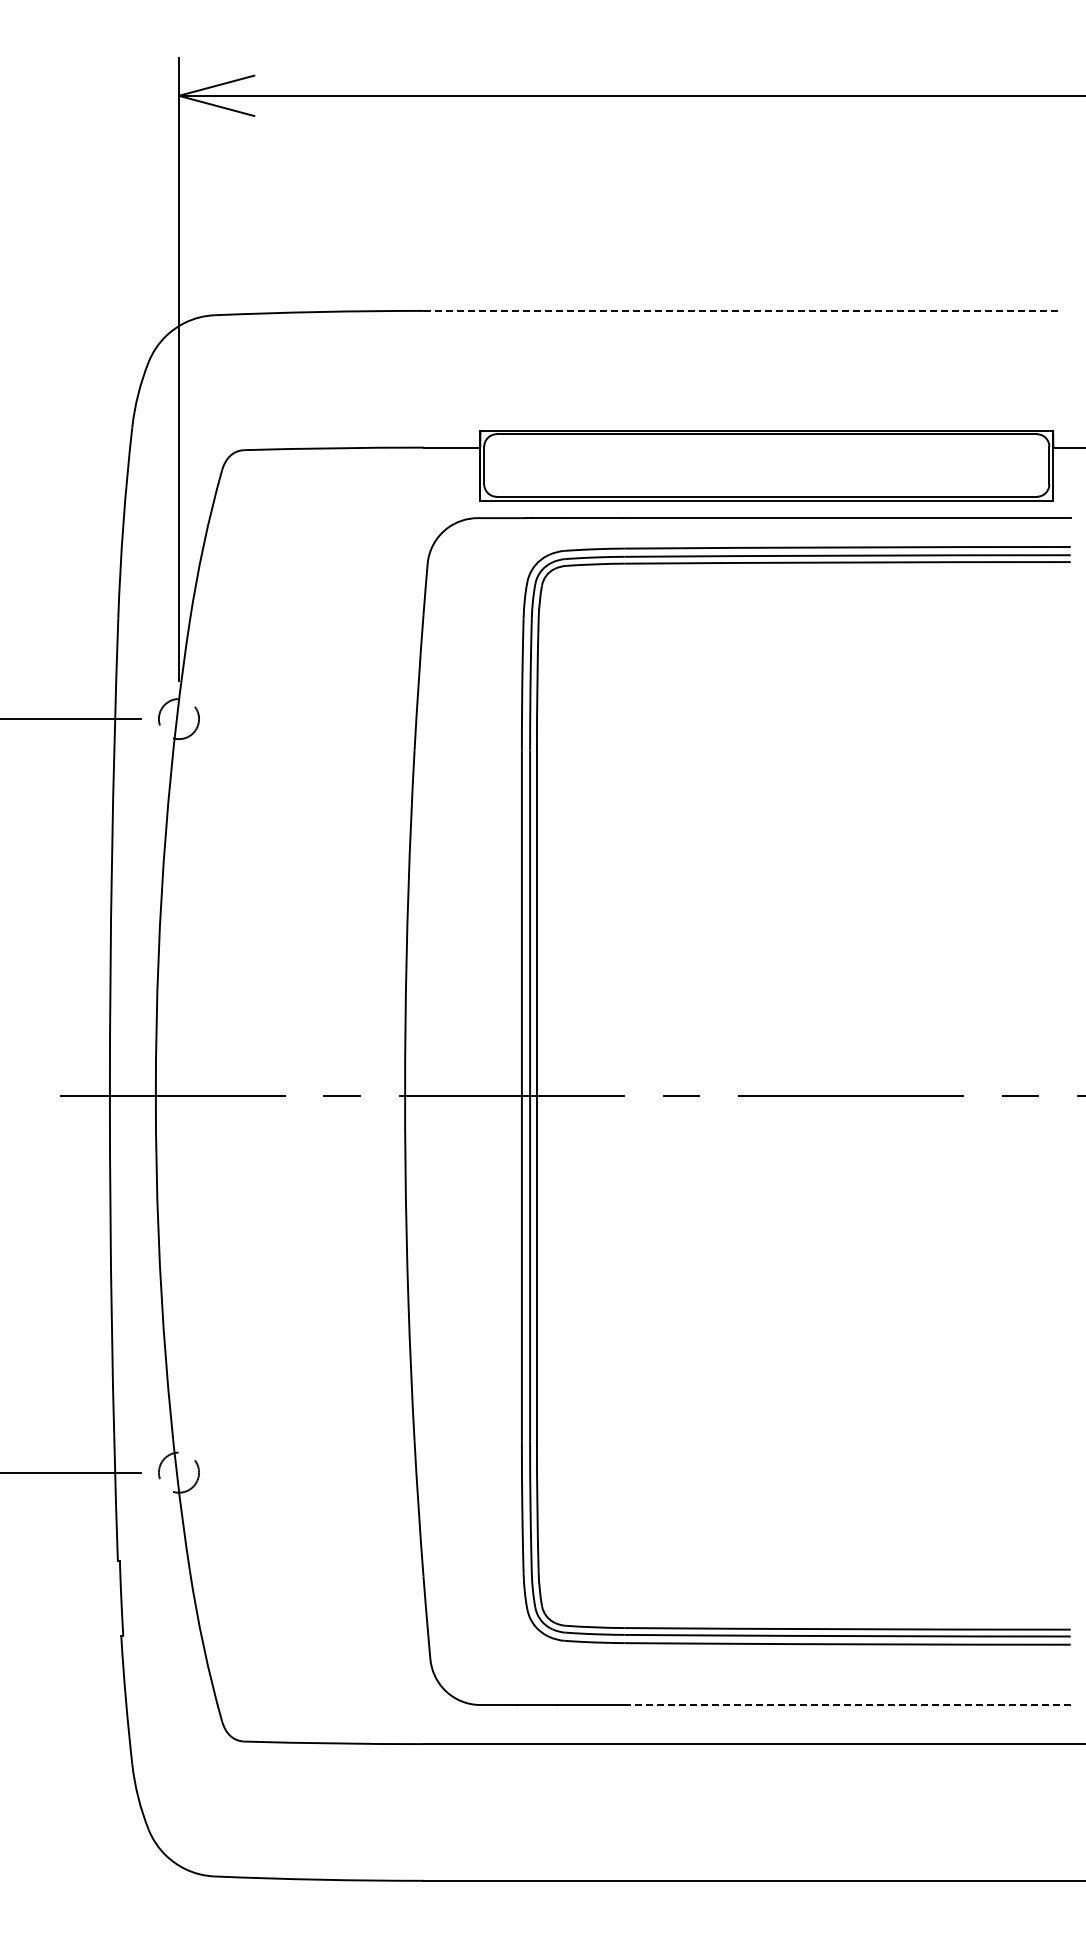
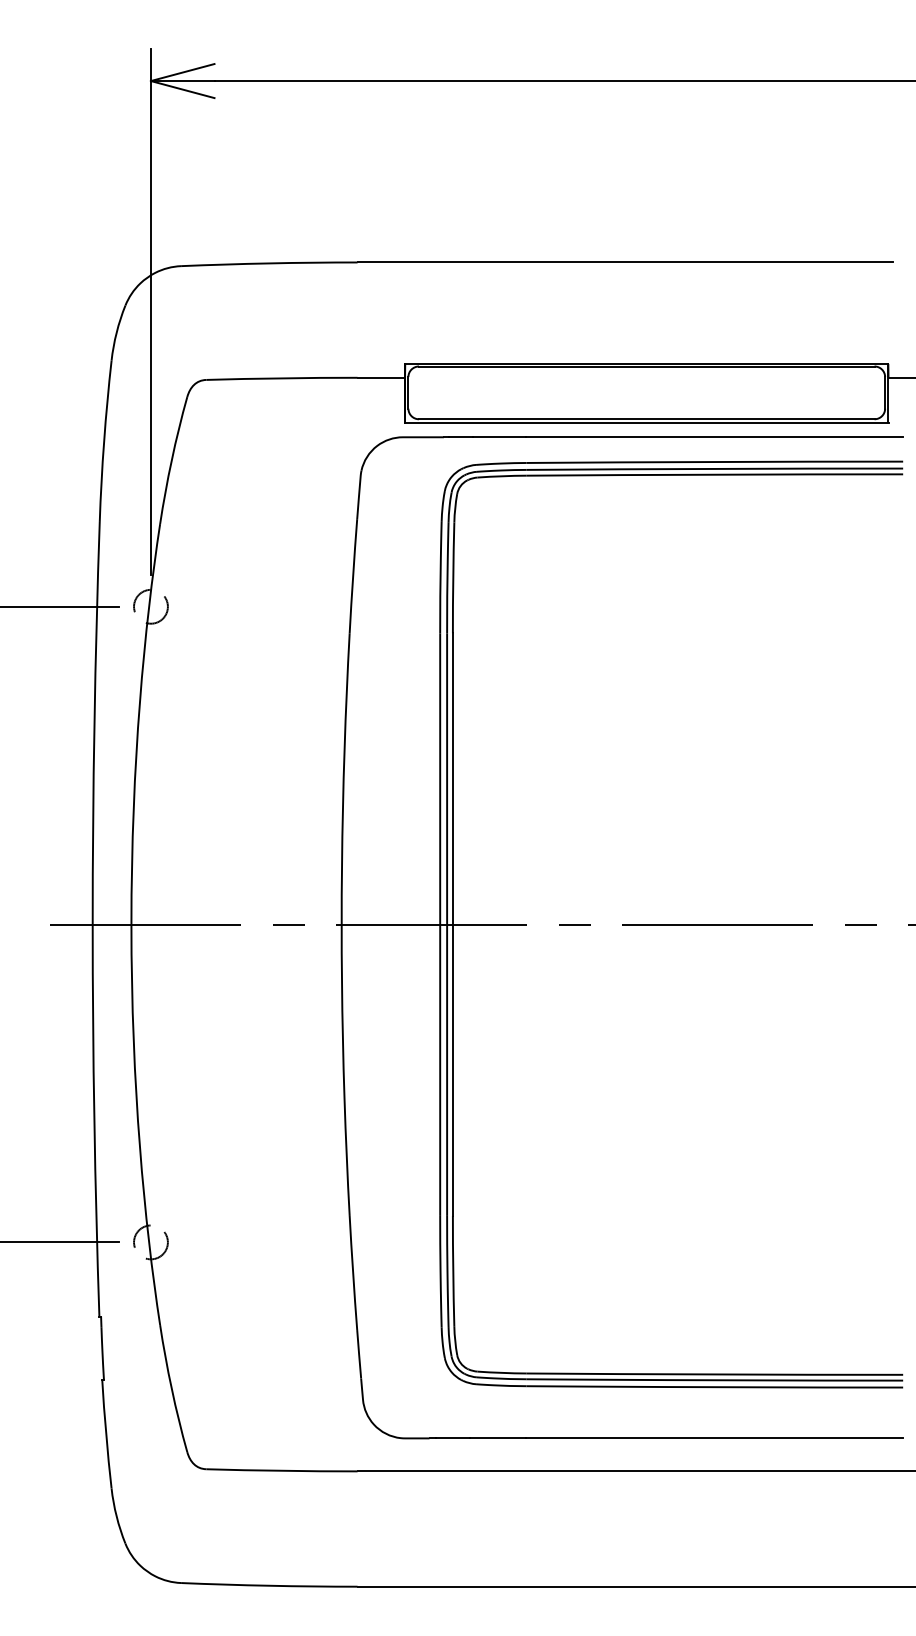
line: (741, 310) -> (625, 262), dashed -> solid
line: (846, 1704) -> (714, 1437), dashed -> solid

